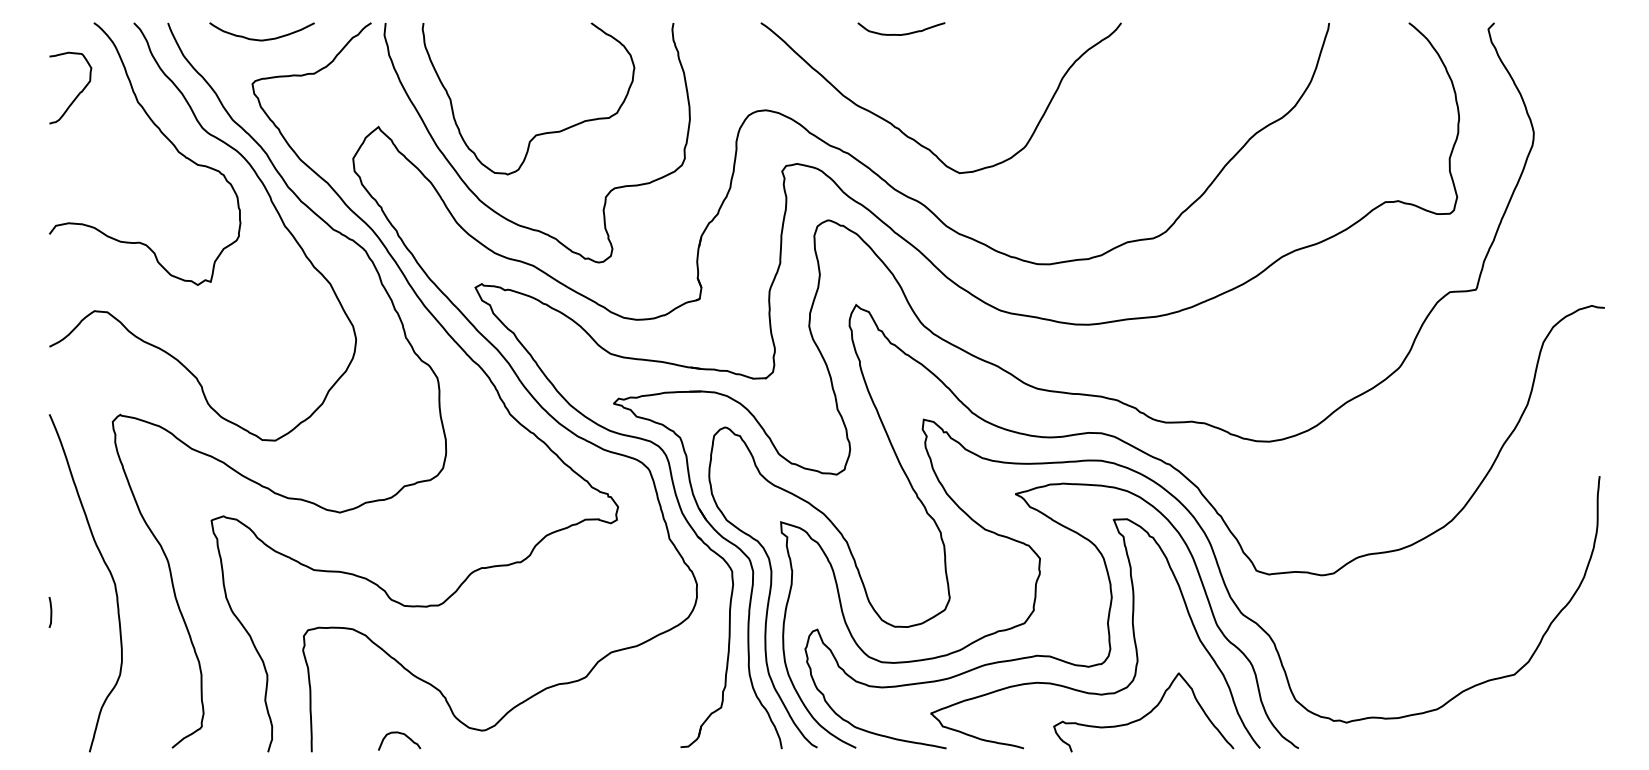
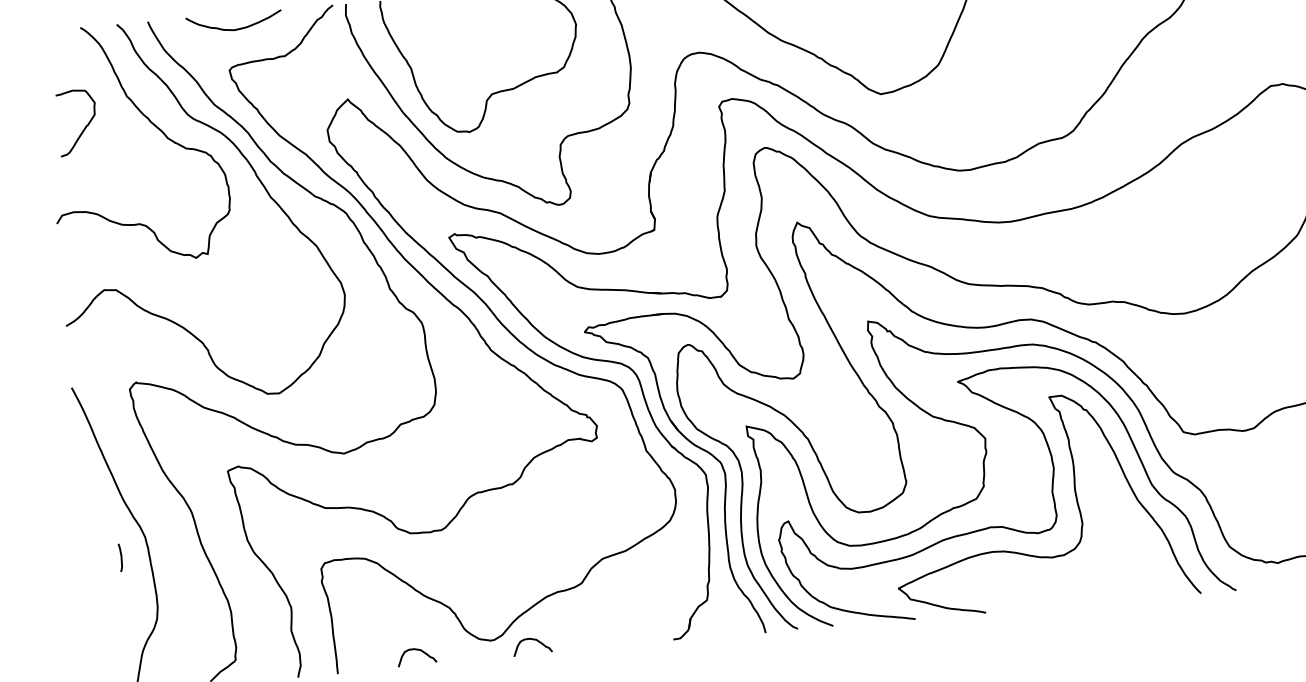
curve: (77, 94) -> (84, 127), moved
curve: (50, 612) -> (120, 557), moved
curve: (1145, 714) -> (1094, 572), removed
curve: (527, 734) -> (532, 640), added

